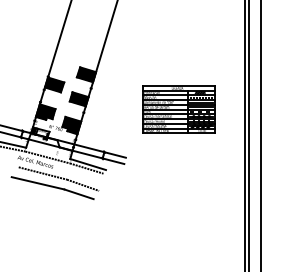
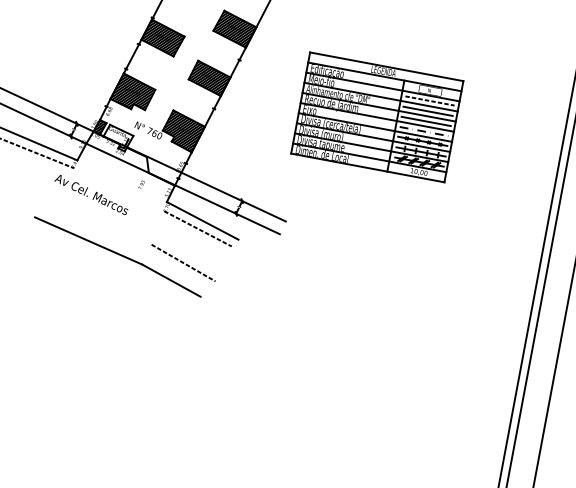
part: (178, 109) -> (377, 116), moved
line: (47, 157) -> (118, 189), removed
line: (42, 173) -> (101, 221), removed

